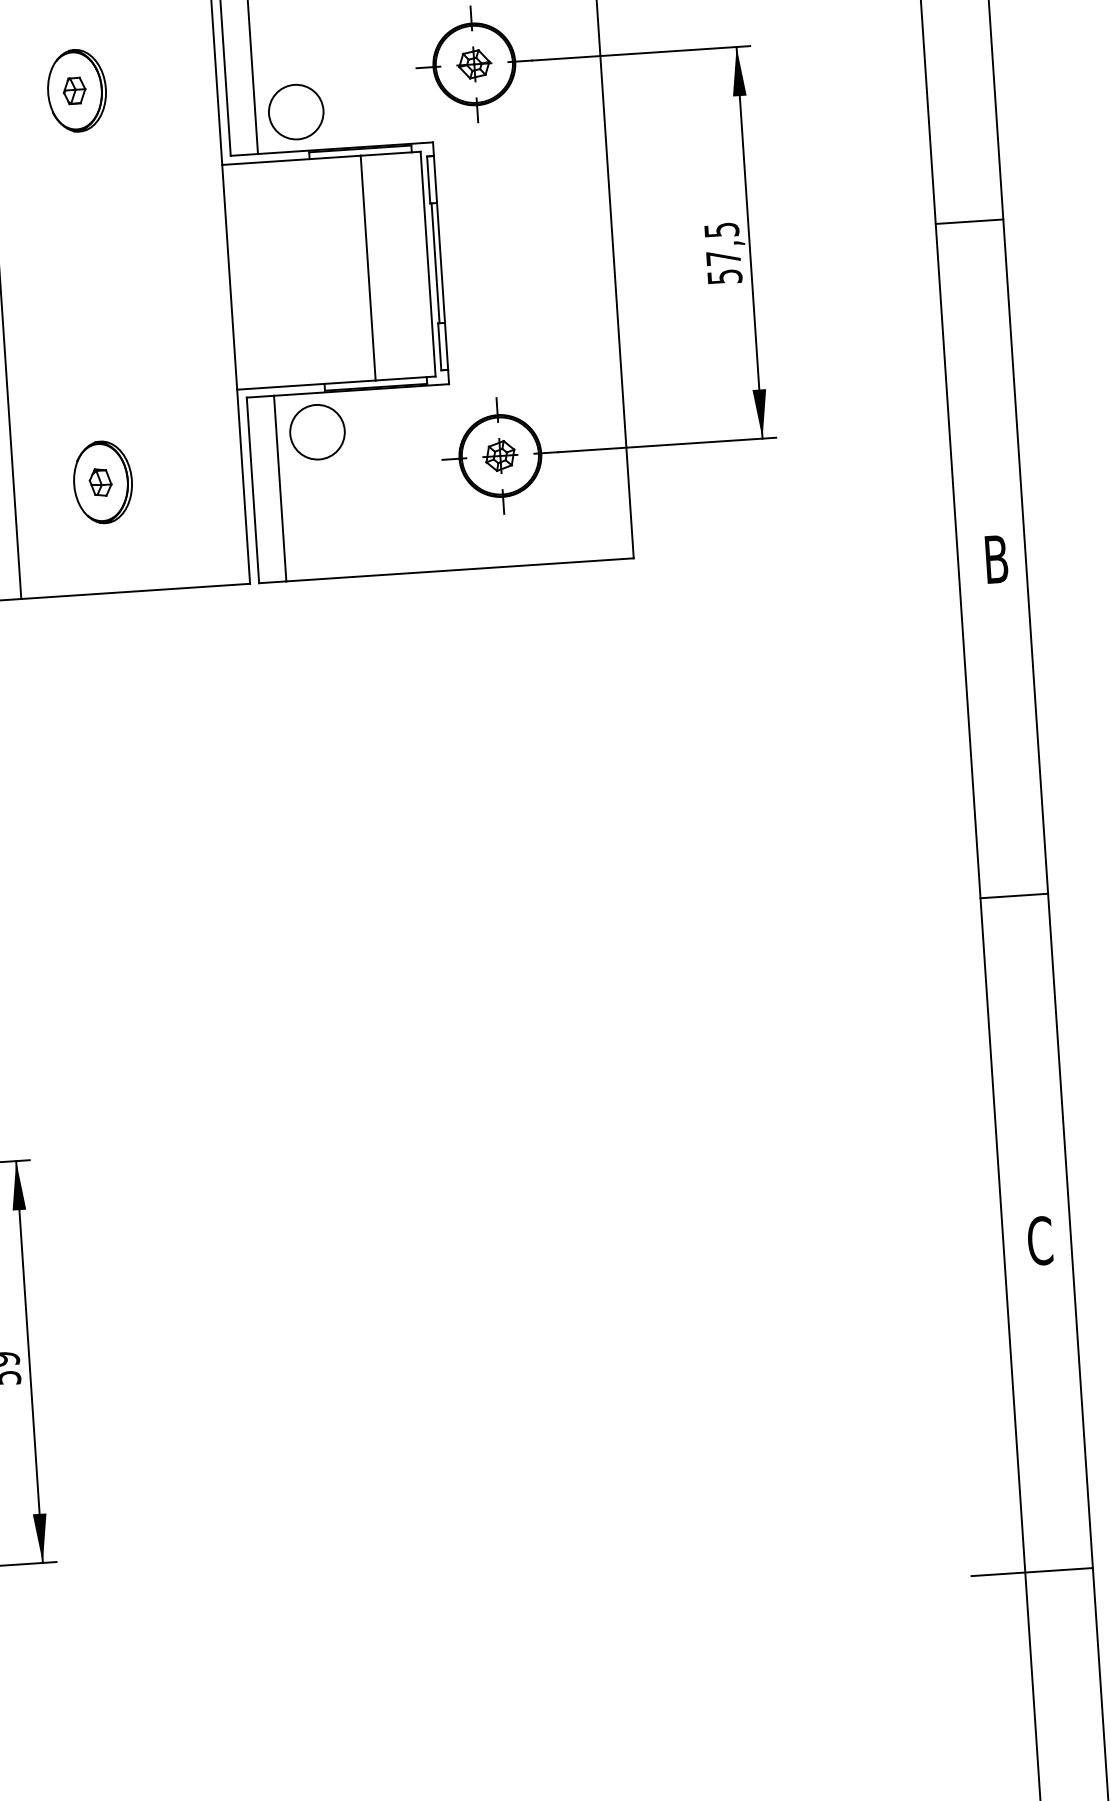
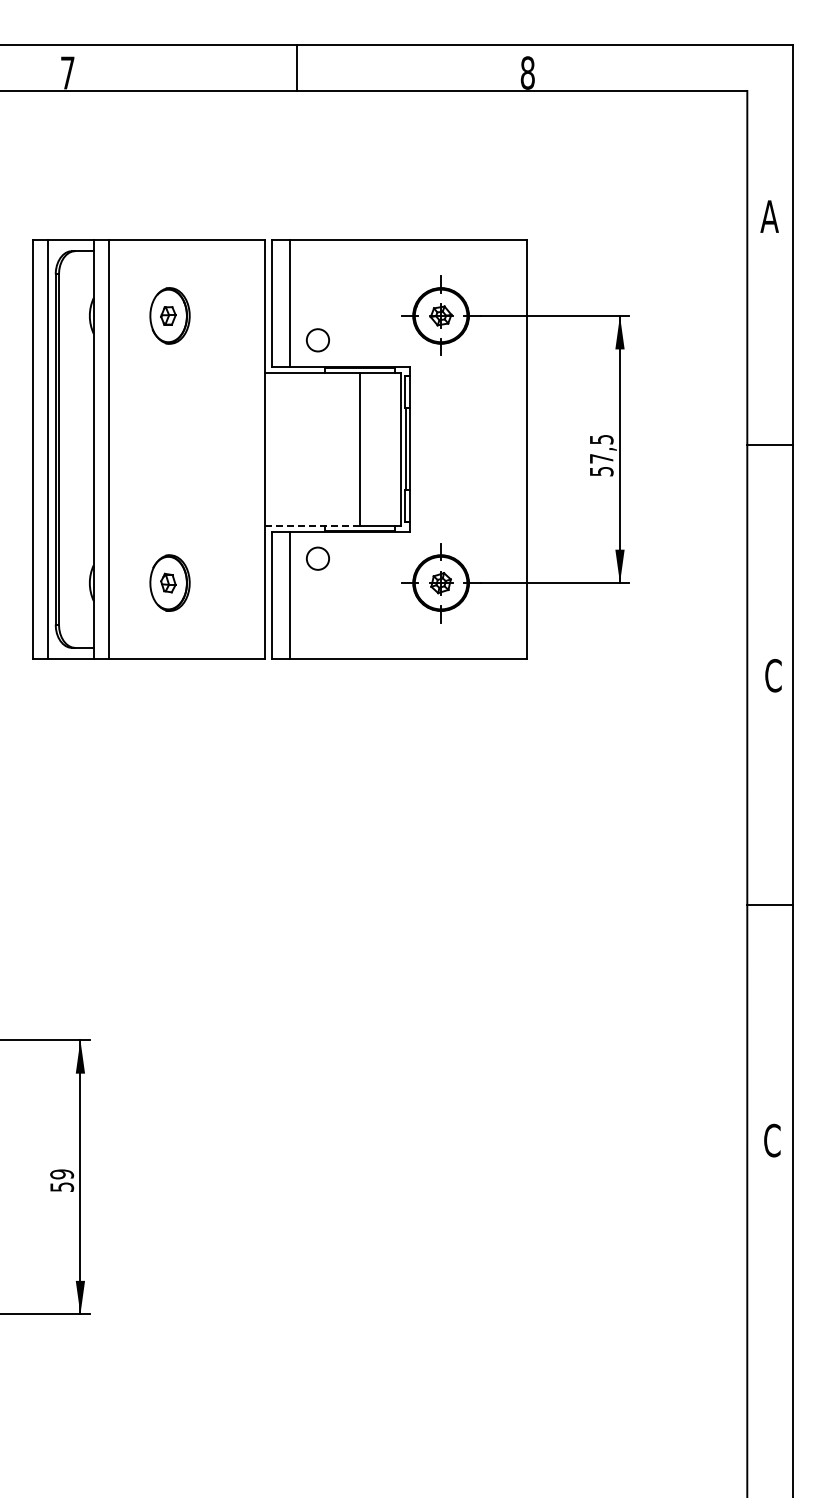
circle: (295, 110) -> (317, 339), size x0.6
line: (307, 385) -> (313, 526), solid -> dashed
circle: (316, 431) -> (317, 558), size x0.6
text: (996, 559) -> (773, 675), B -> C
line: (1031, 1572) -> (751, 1365), removed

